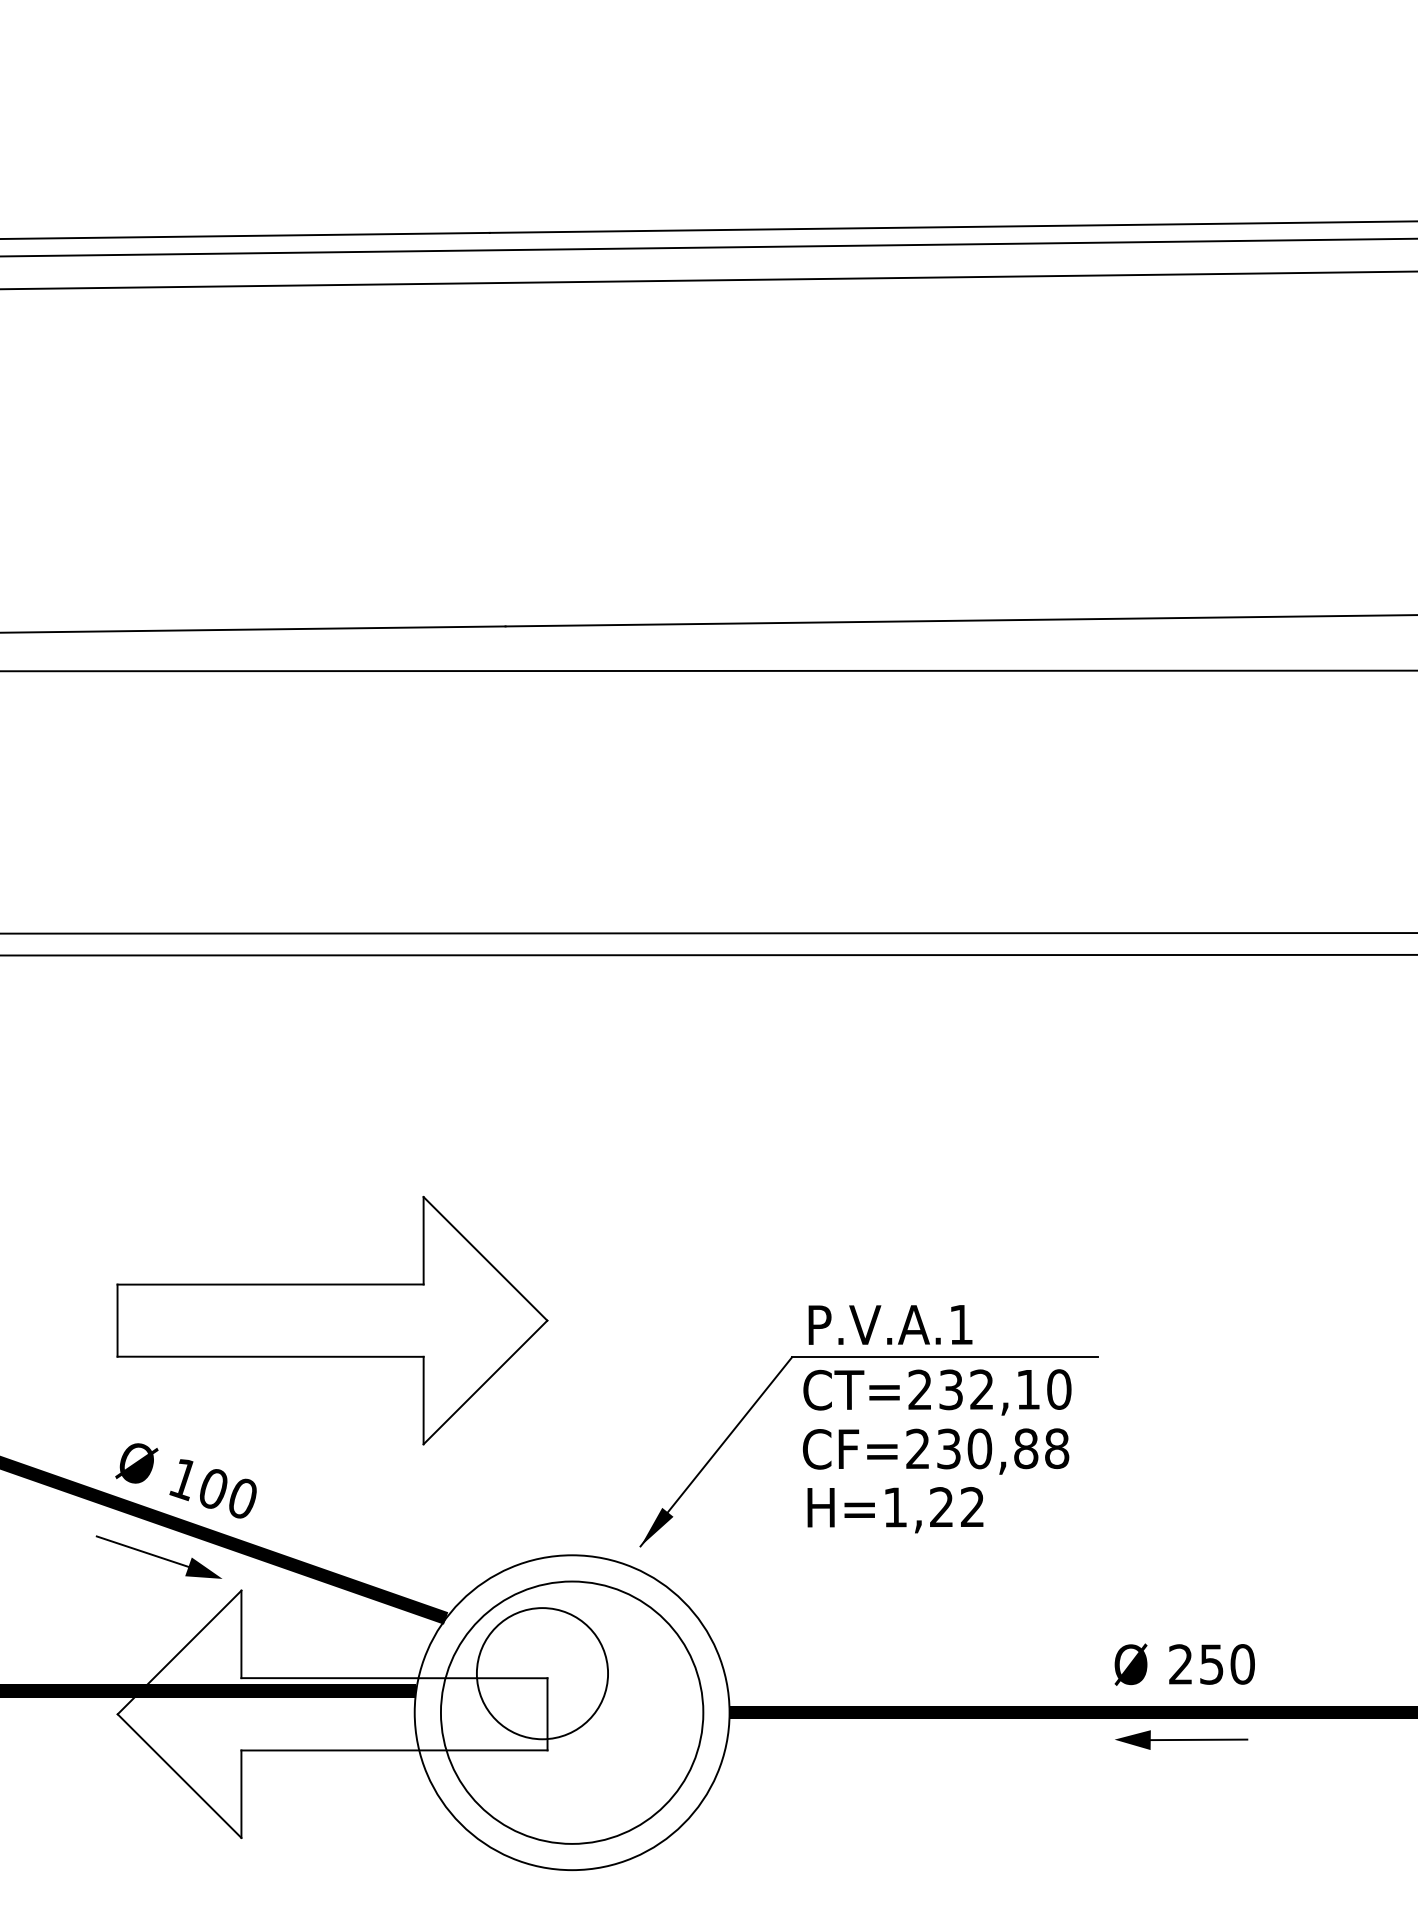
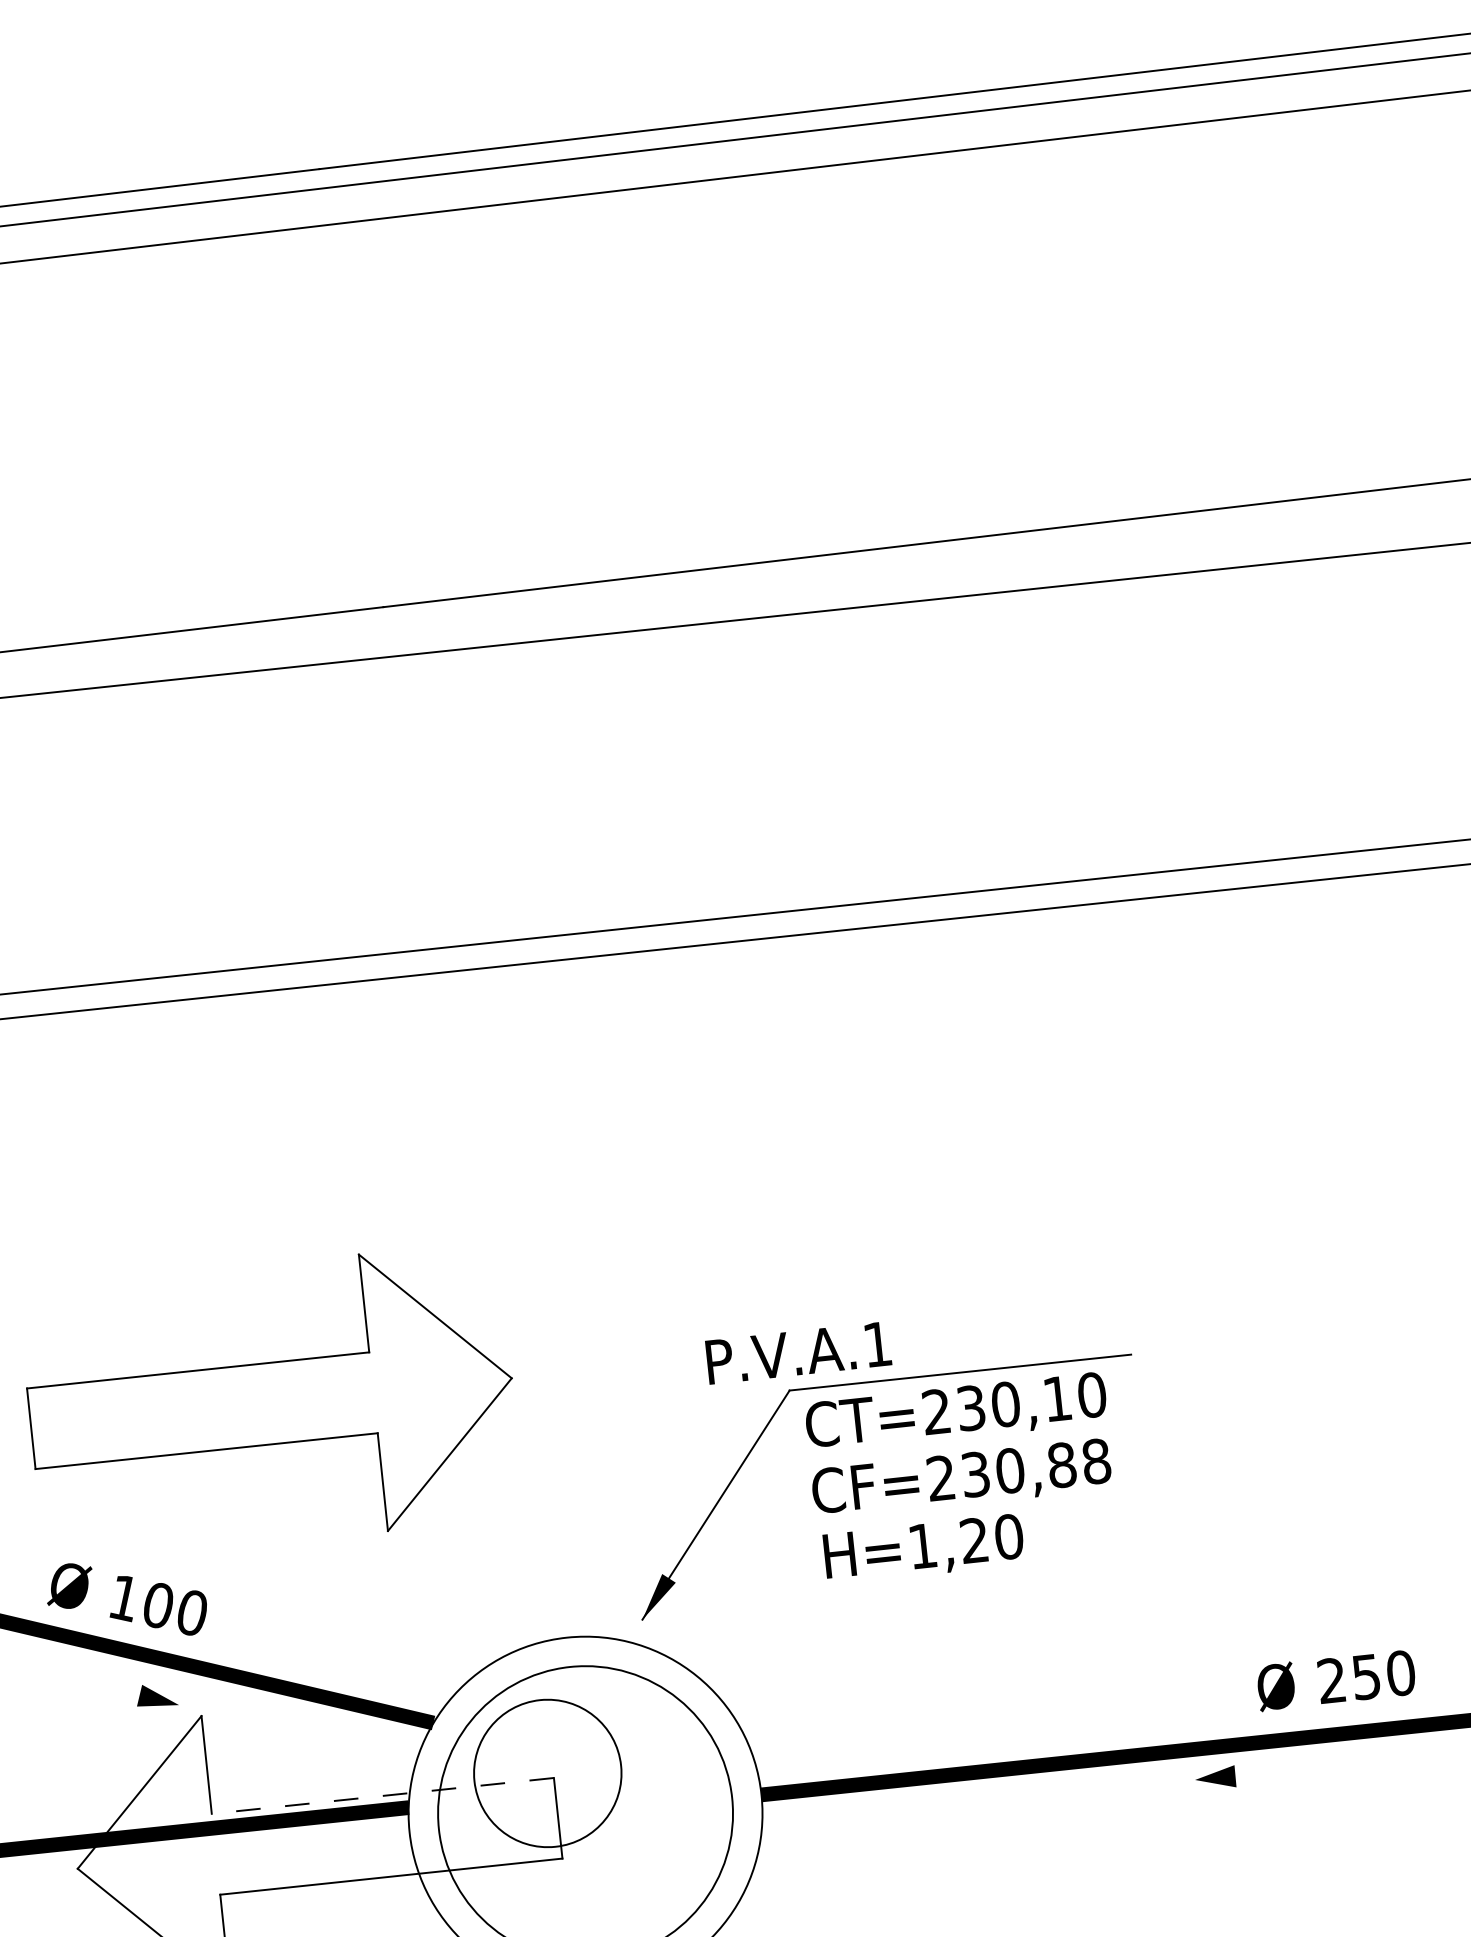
text: (890, 1324) -> (798, 1352), moved
text: (982, 1389) -> (1006, 1404), CT=232,10 -> CT=230,10
text: (972, 1507) -> (1008, 1537), H=1,22 -> H=1,20
line: (142, 1551) -> (86, 1683), removed
text: (1184, 1664) -> (1335, 1680), moved
line: (393, 1678) -> (381, 1796), solid -> dashed
line: (1198, 1739) -> (1288, 1769), removed

